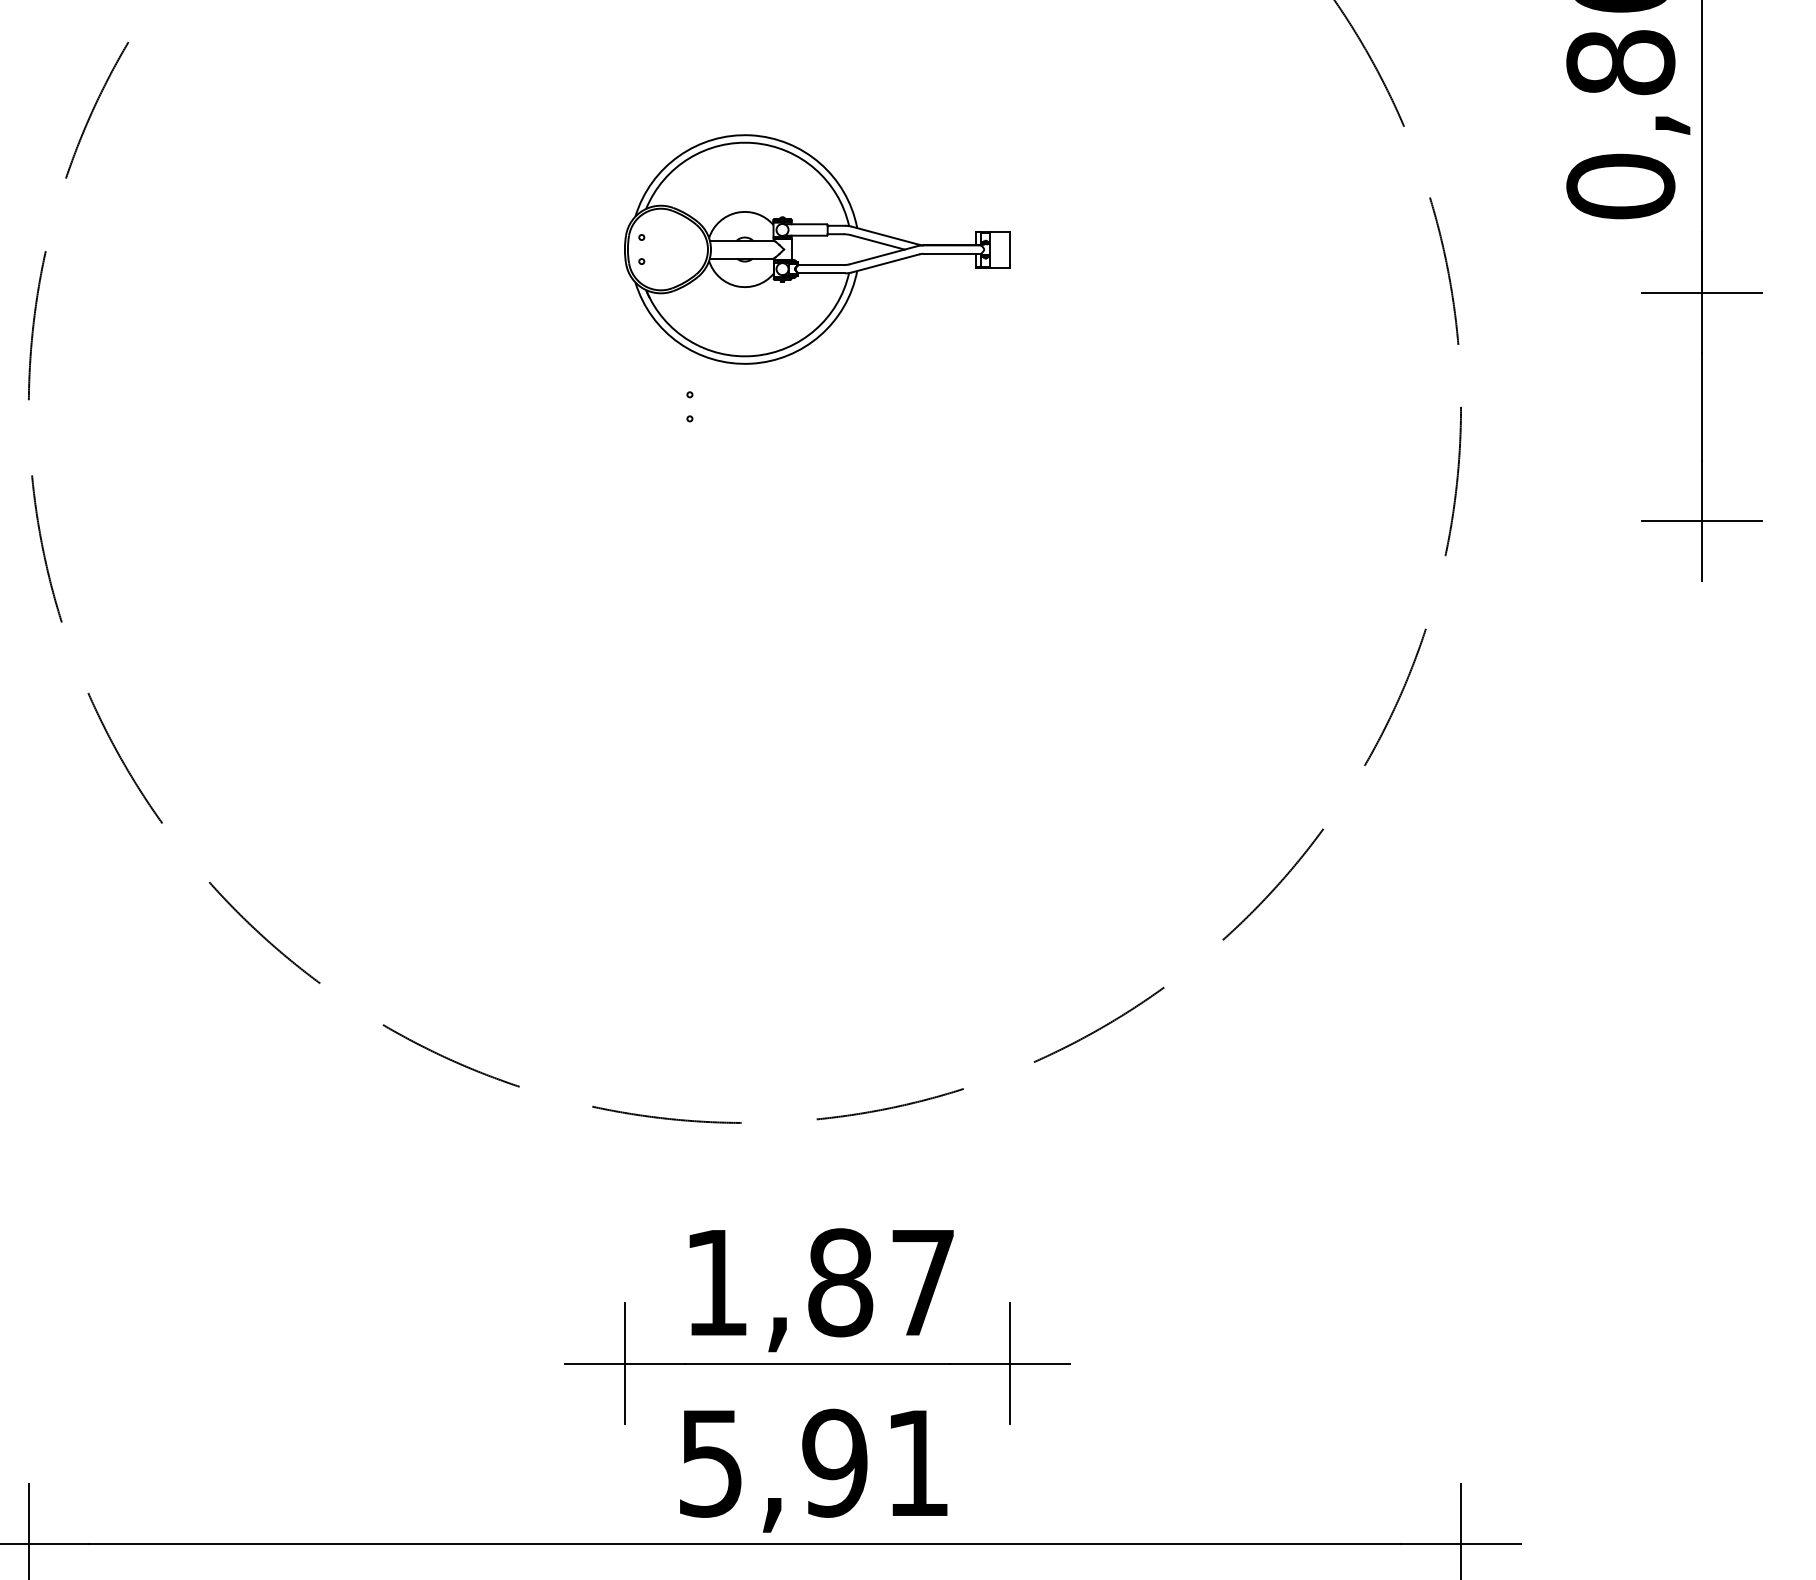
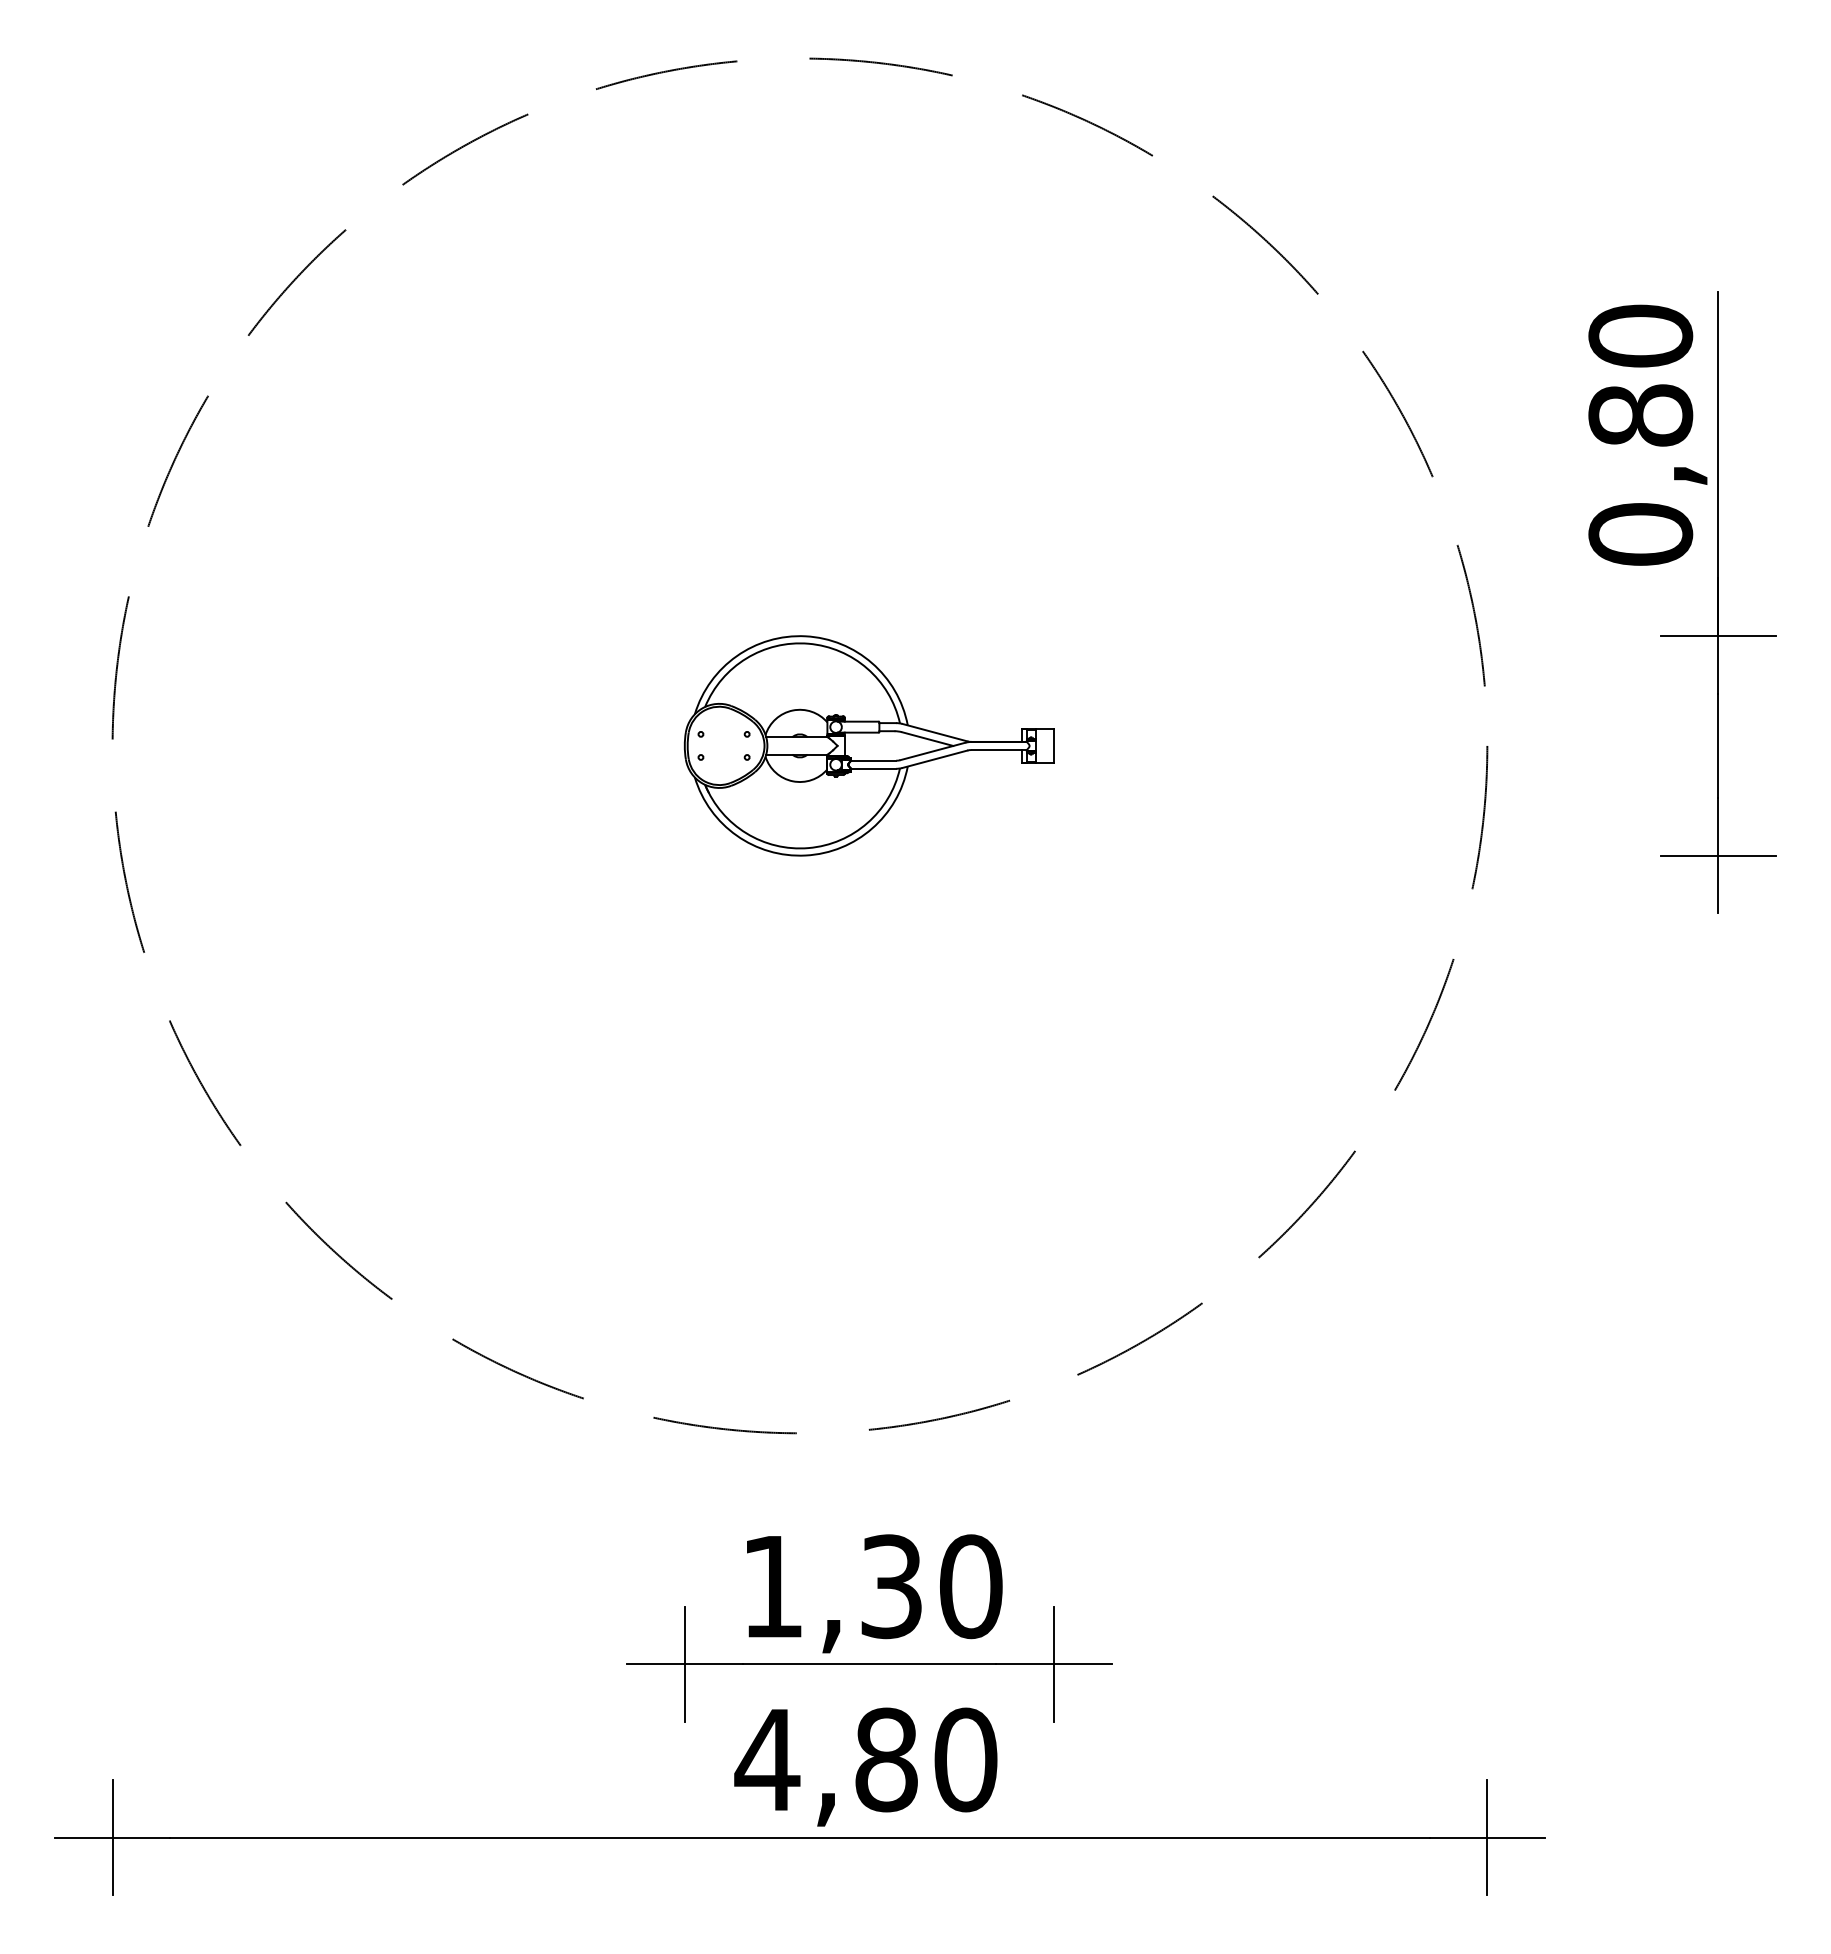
part: (816, 249) -> (868, 745), moved
text: (881, 1282) -> (931, 1586), 1,87 -> 1,30
text: (813, 1462) -> (865, 1759), 5,91 -> 4,80

